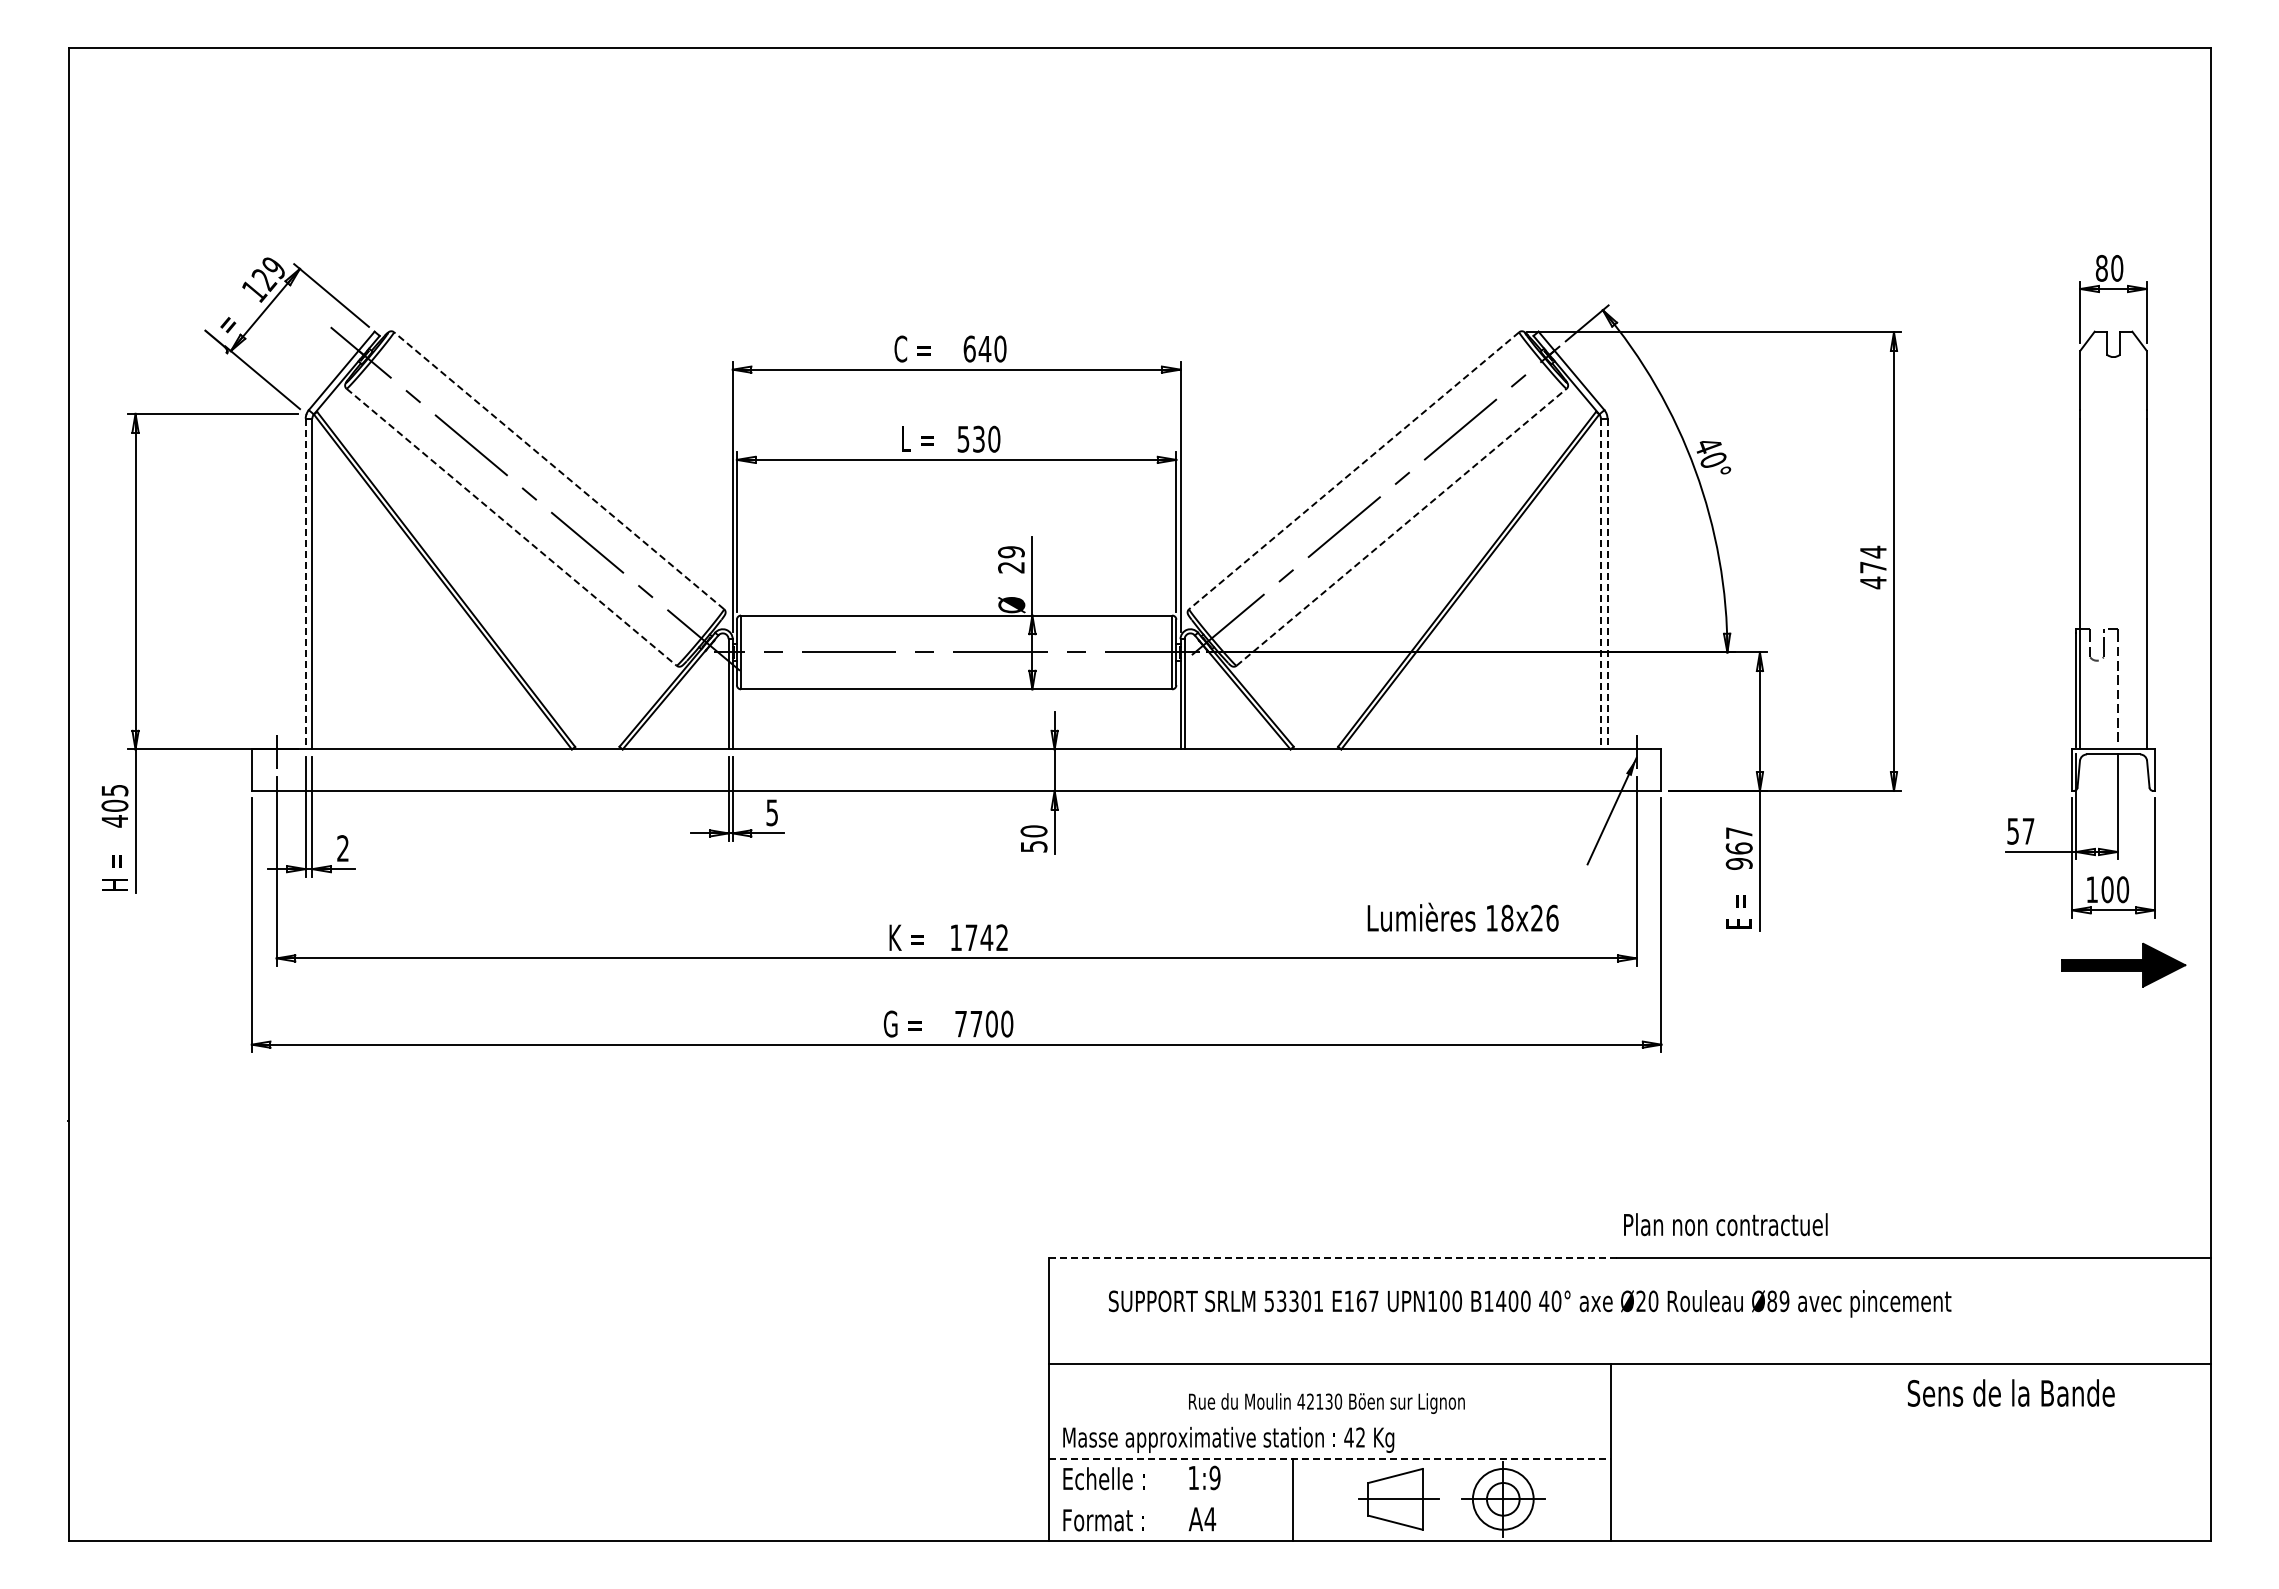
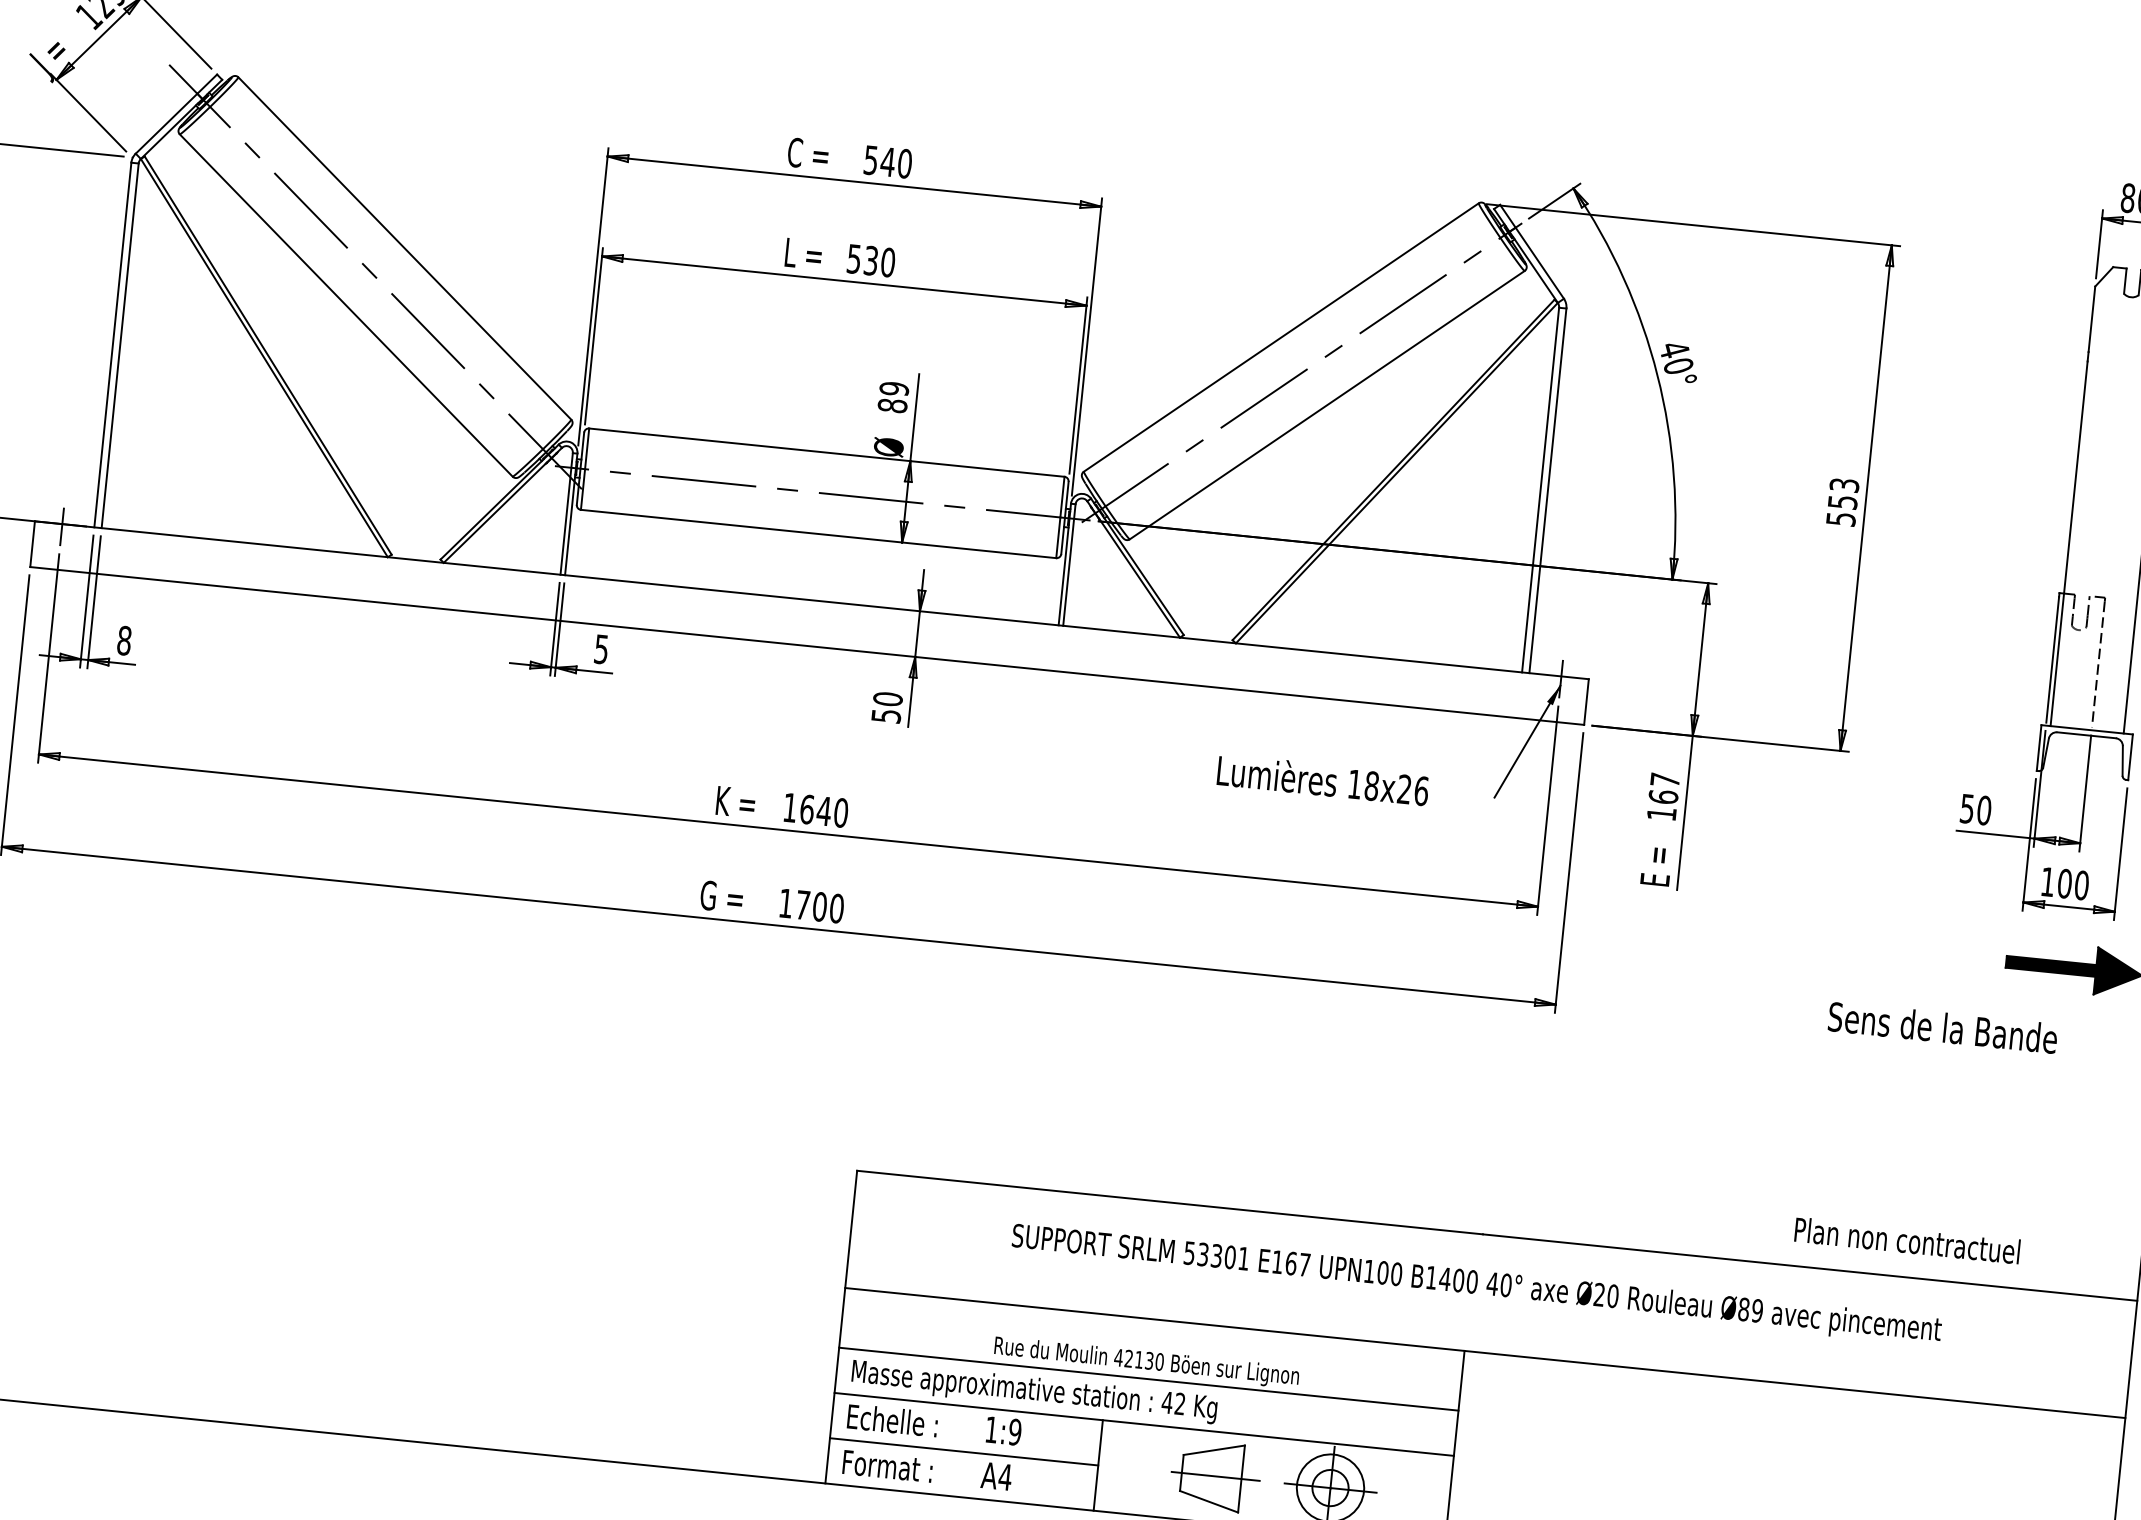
text: (969, 348) -> (870, 159), 640 -> 540
line: (558, 470) -> (404, 248), dashed -> solid
line: (1353, 471) -> (1280, 338), dashed -> solid
line: (1401, 526) -> (1327, 404), dashed -> solid
line: (512, 527) -> (347, 305), dashed -> solid
text: (1011, 567) -> (892, 405), 29 -> 89
text: (1872, 567) -> (1841, 502), 474 -> 553
line: (305, 584) -> (112, 345), dashed -> solid
line: (1600, 584) -> (1540, 490), dashed -> solid
line: (1607, 584) -> (1547, 491), dashed -> solid
text: (2028, 830) -> (1984, 809), 57 -> 50
text: (343, 848) -> (124, 640), 2 -> 8
text: (1738, 863) -> (1660, 813), 967 -> 167
text: (1462, 916) -> (1322, 779), moved
text: (986, 937) -> (823, 810), 1742 -> 1640
text: (960, 1024) -> (785, 903), 7700 -> 1700
text: (1725, 1224) -> (1907, 1240), moved
line: (1333, 1257) -> (1170, 1202), dashed -> solid
text: (1530, 1303) -> (1477, 1284), moved
text: (2010, 1392) -> (1942, 1026), moved
line: (1330, 1418) -> (1149, 1379), added
line: (1330, 1459) -> (1144, 1424), dashed -> solid
line: (1170, 1500) -> (963, 1452), added

